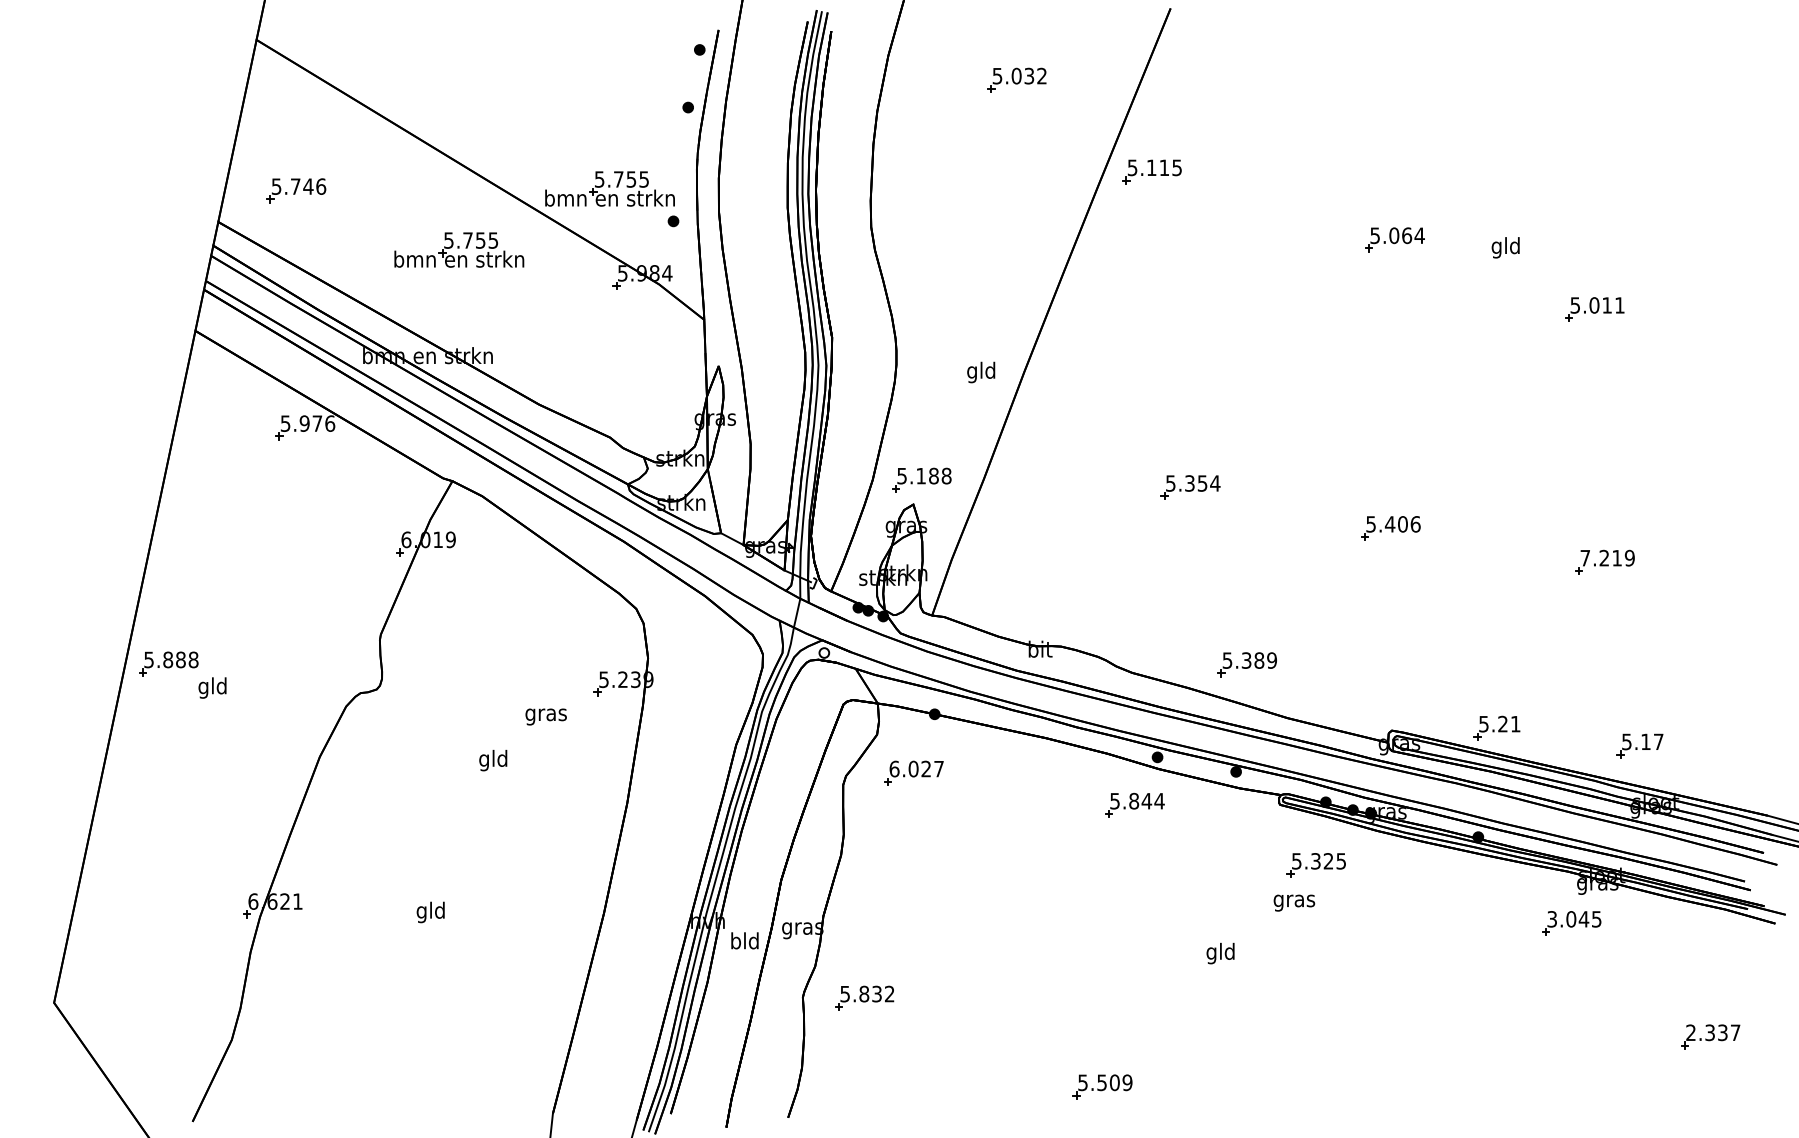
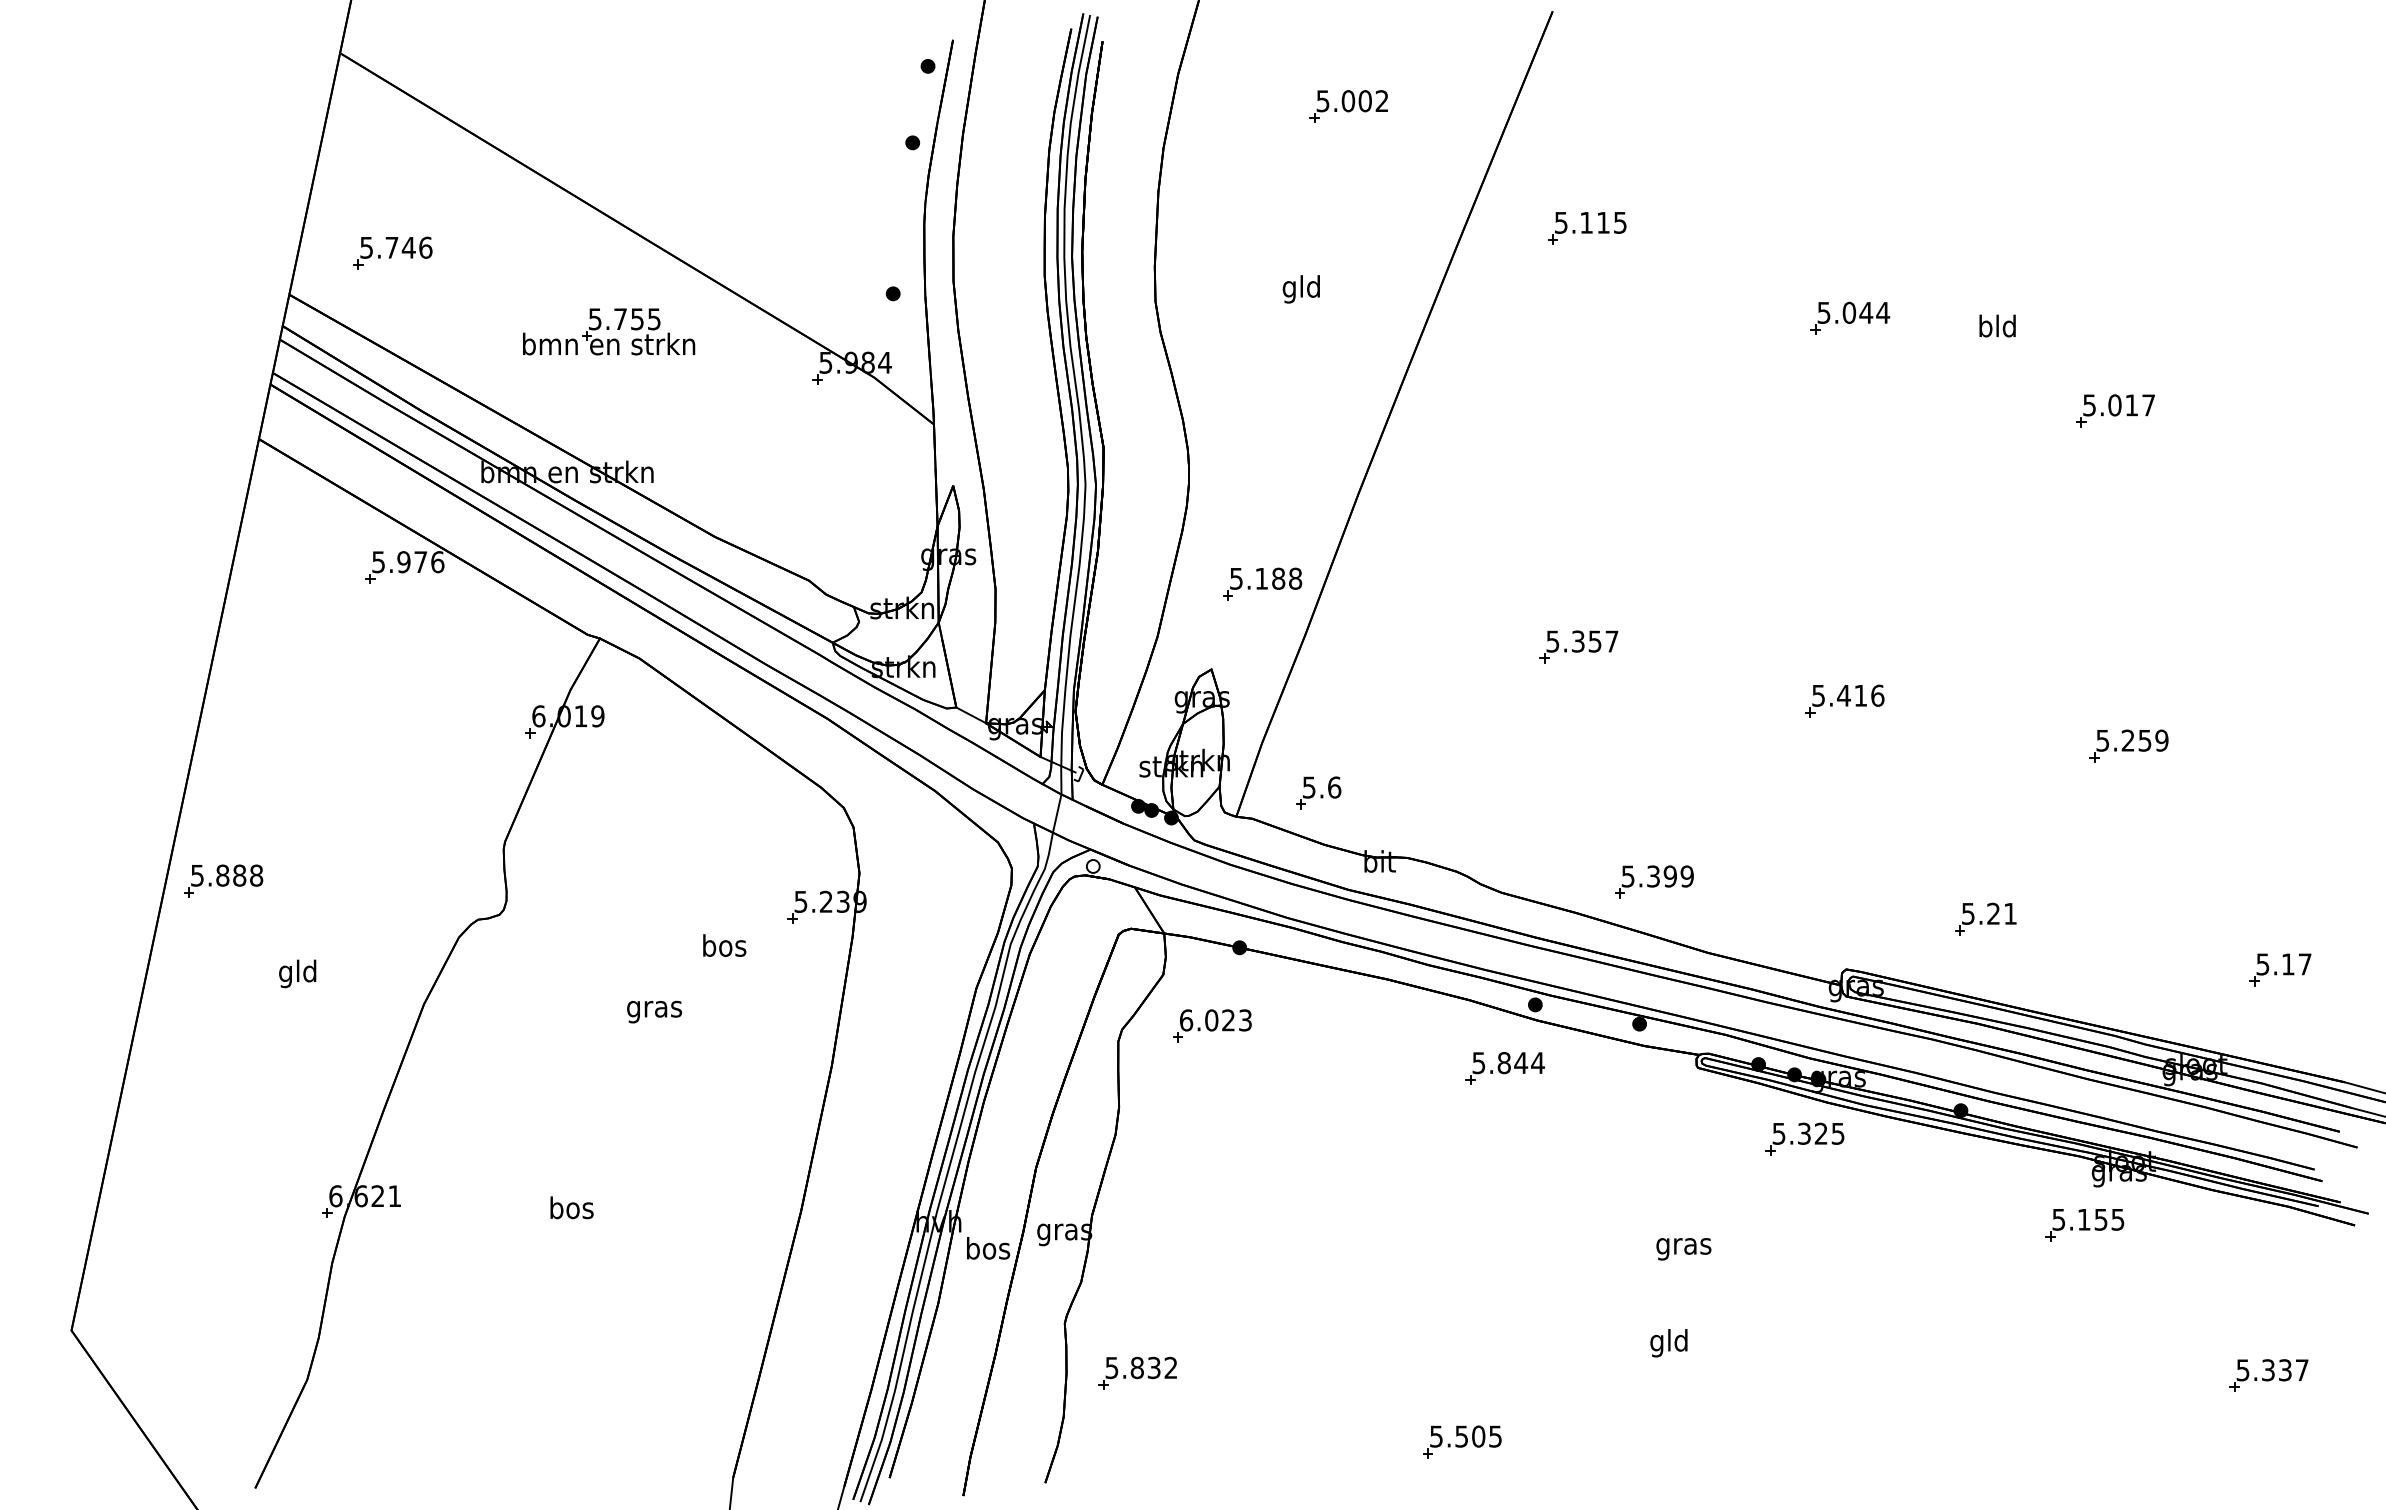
text: (1028, 76) -> (1364, 101), 5.032 -> 5.002
part: (1152, 172) -> (1587, 228), moved
part: (610, 188) -> (809, 250), removed
text: (1407, 235) -> (1866, 312), 5.064 -> 5.044
text: (1496, 247) -> (1985, 328), gld -> bld
text: (1619, 305) -> (2148, 405), 5.011 -> 5.017
text: (980, 372) -> (1300, 289), moved
part: (921, 479) -> (1262, 583), moved
text: (1214, 483) -> (1611, 641), 5.354 -> 5.357
text: (1402, 524) -> (1860, 695), 5.406 -> 5.416
text: (1600, 558) -> (2123, 740), 7.219 -> 5.259
part: (994, 597) -> (1318, 792), added
text: (1258, 660) -> (1669, 876), 5.389 -> 5.399
text: (212, 687) -> (297, 973), moved
text: (545, 714) -> (723, 948), gras -> bos
part: (1496, 727) -> (1985, 918), moved
part: (1640, 745) -> (2280, 969), moved
text: (493, 760) -> (654, 1009), gld -> gras
text: (939, 769) -> (1245, 1020), 6.027 -> 6.023
part: (1315, 864) -> (1804, 1138), moved
text: (1294, 903) -> (1683, 1249), moved
text: (431, 912) -> (571, 1210), gld -> bos
text: (1568, 919) -> (2080, 1219), 3.045 -> 5.155
text: (745, 941) -> (988, 1248), bld -> bos
text: (1220, 953) -> (1668, 1343), moved
part: (864, 997) -> (1137, 1372), moved
text: (1690, 1032) -> (2242, 1370), 2.337 -> 5.337
text: (1127, 1082) -> (1495, 1436), 5.509 -> 5.505

